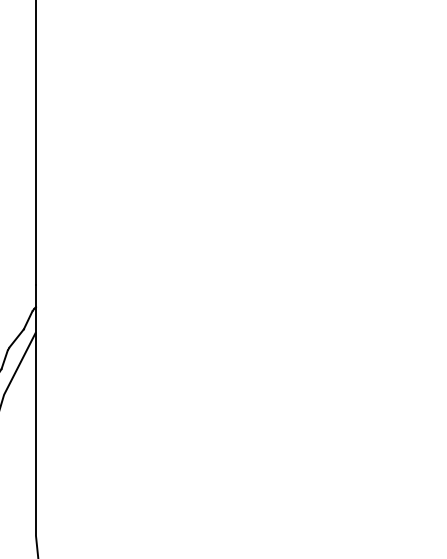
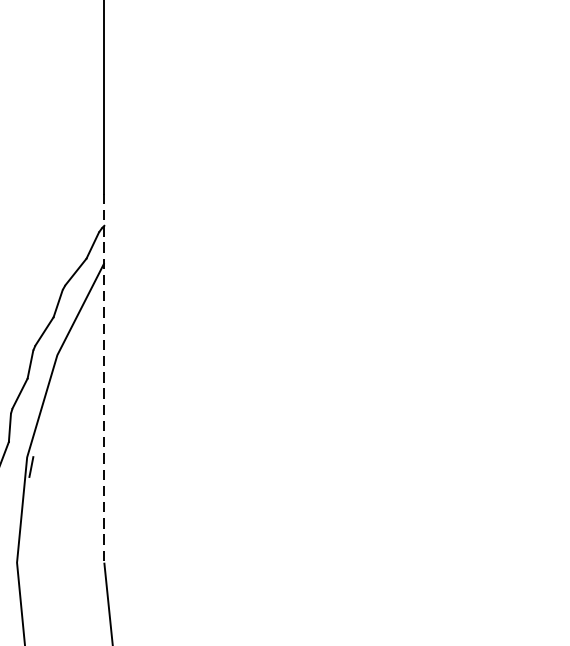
line: (35, 410) -> (103, 378), solid -> dashed

